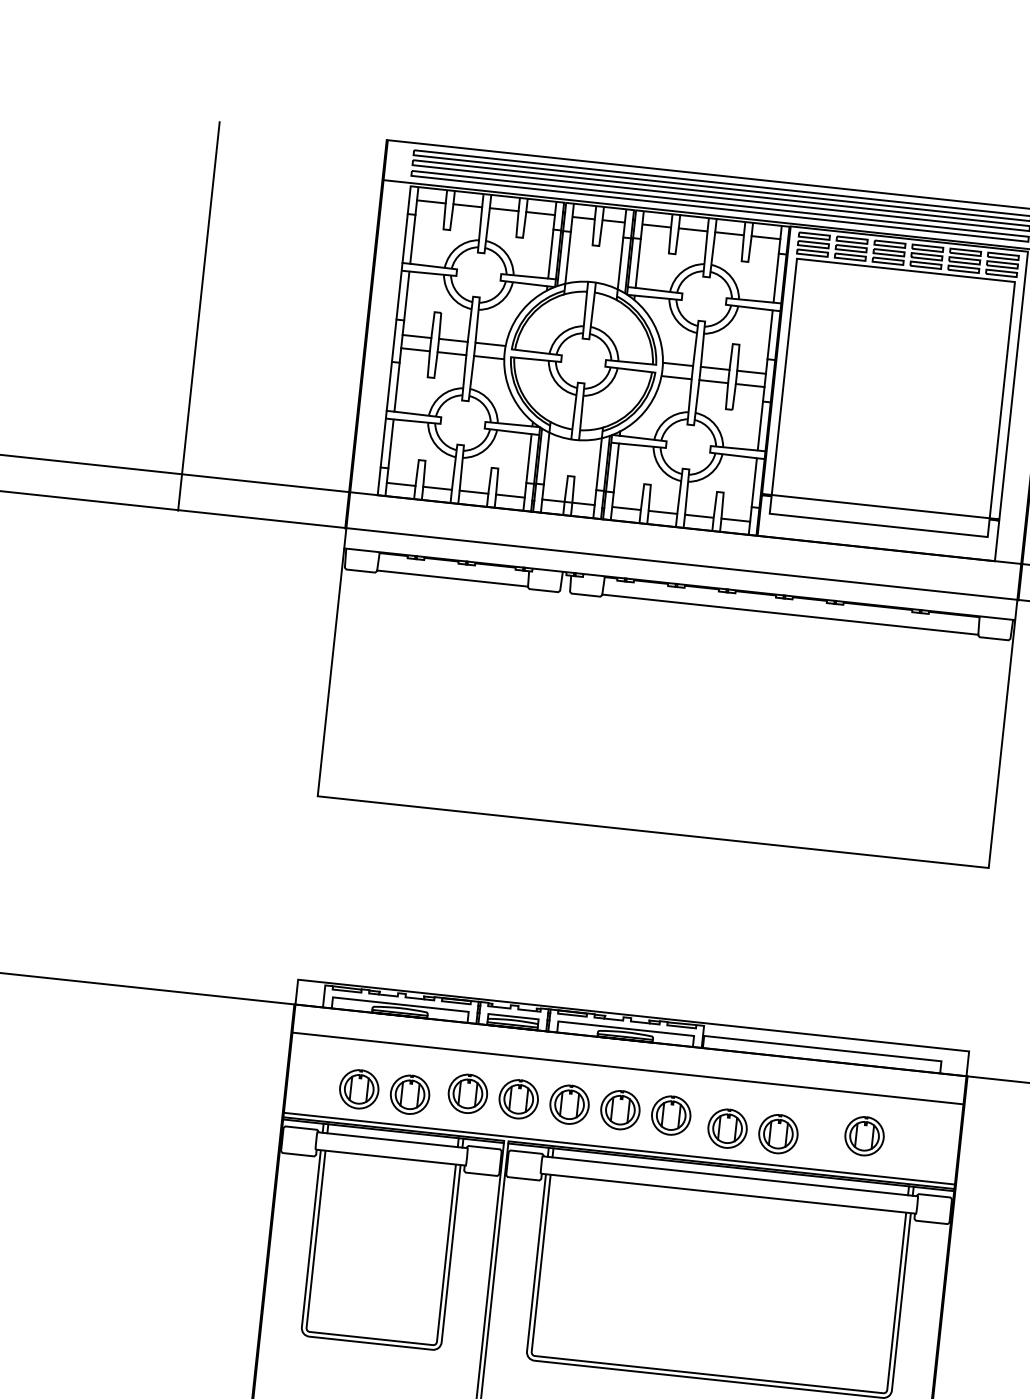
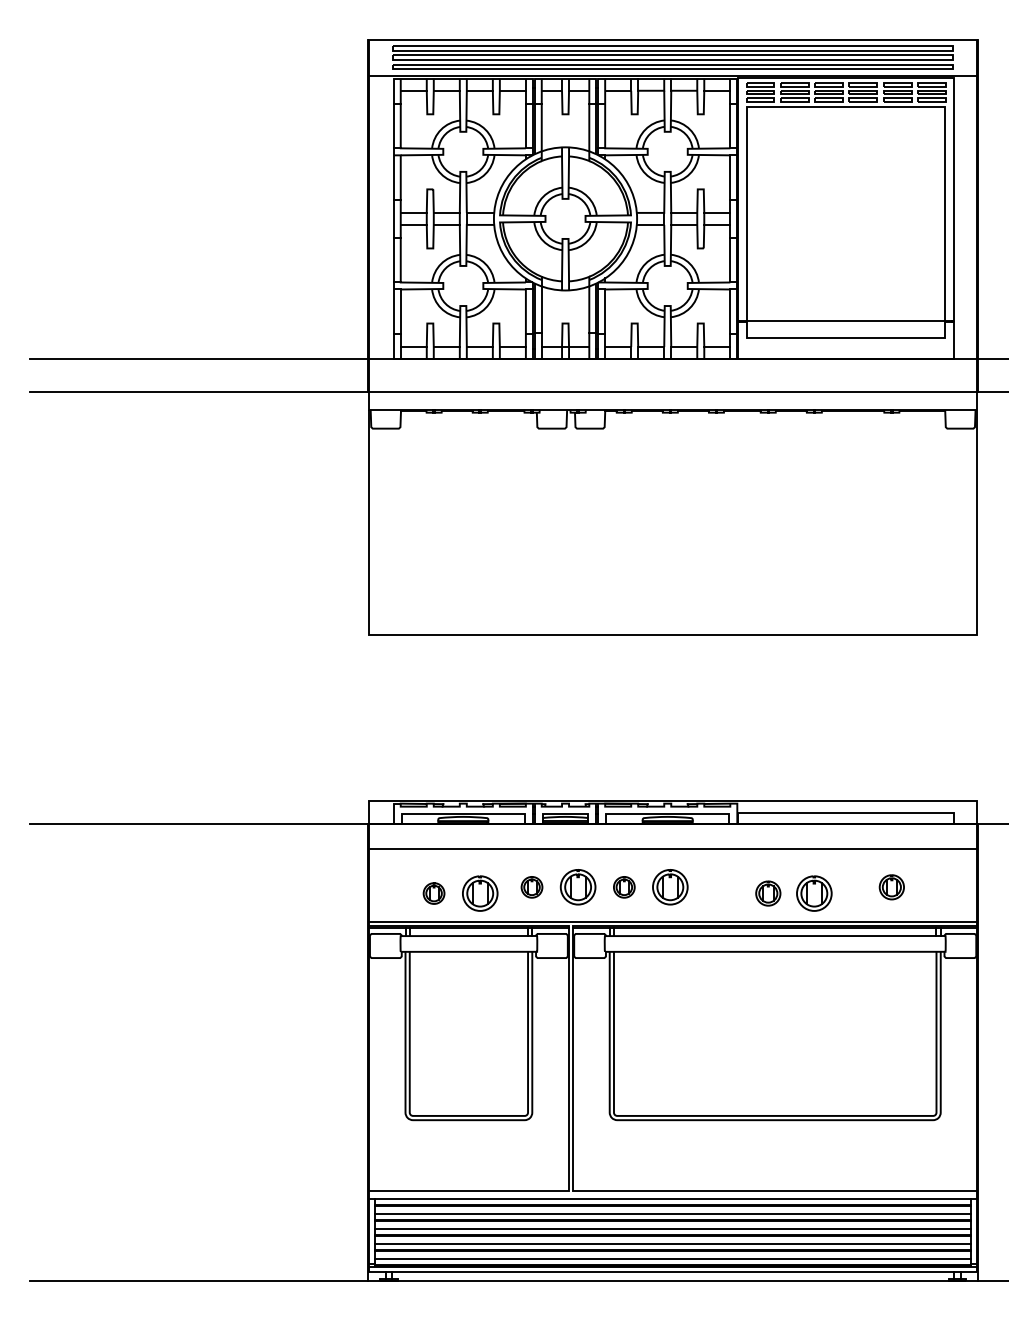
line: (199, 316) -> (216, 215), removed
line: (452, 578) -> (468, 426), removed
line: (789, 614) -> (774, 426), removed
part: (358, 1089) -> (433, 893), size x0.6
part: (467, 1094) -> (531, 887), size x0.6
part: (569, 1105) -> (624, 887), size x0.6
part: (671, 1115) -> (716, 887), removed
part: (727, 1128) -> (768, 893), size x0.7
part: (864, 1136) -> (891, 887), size x0.7

